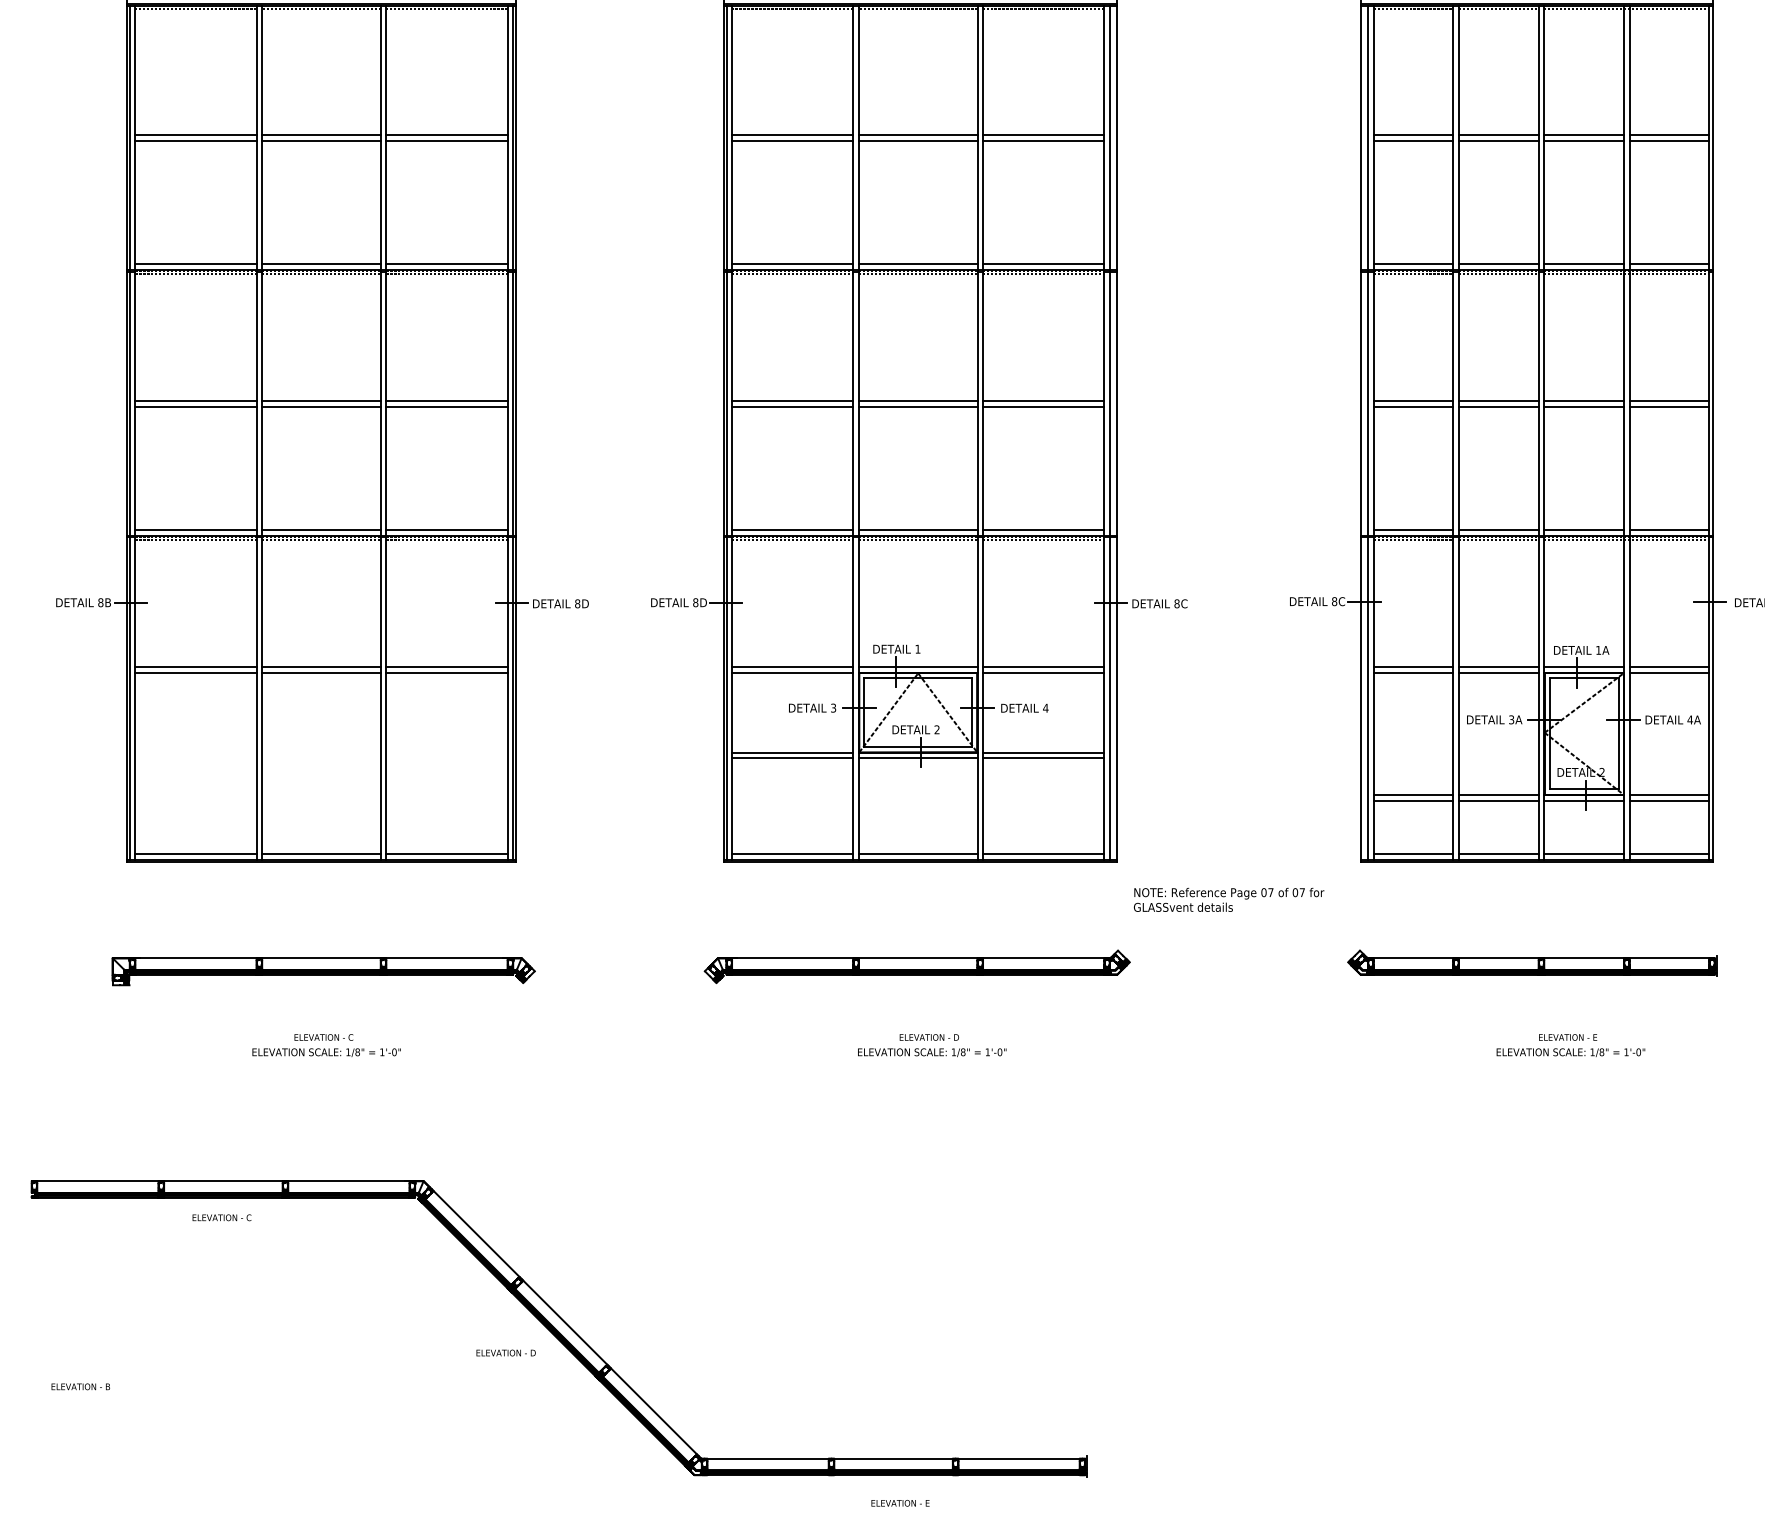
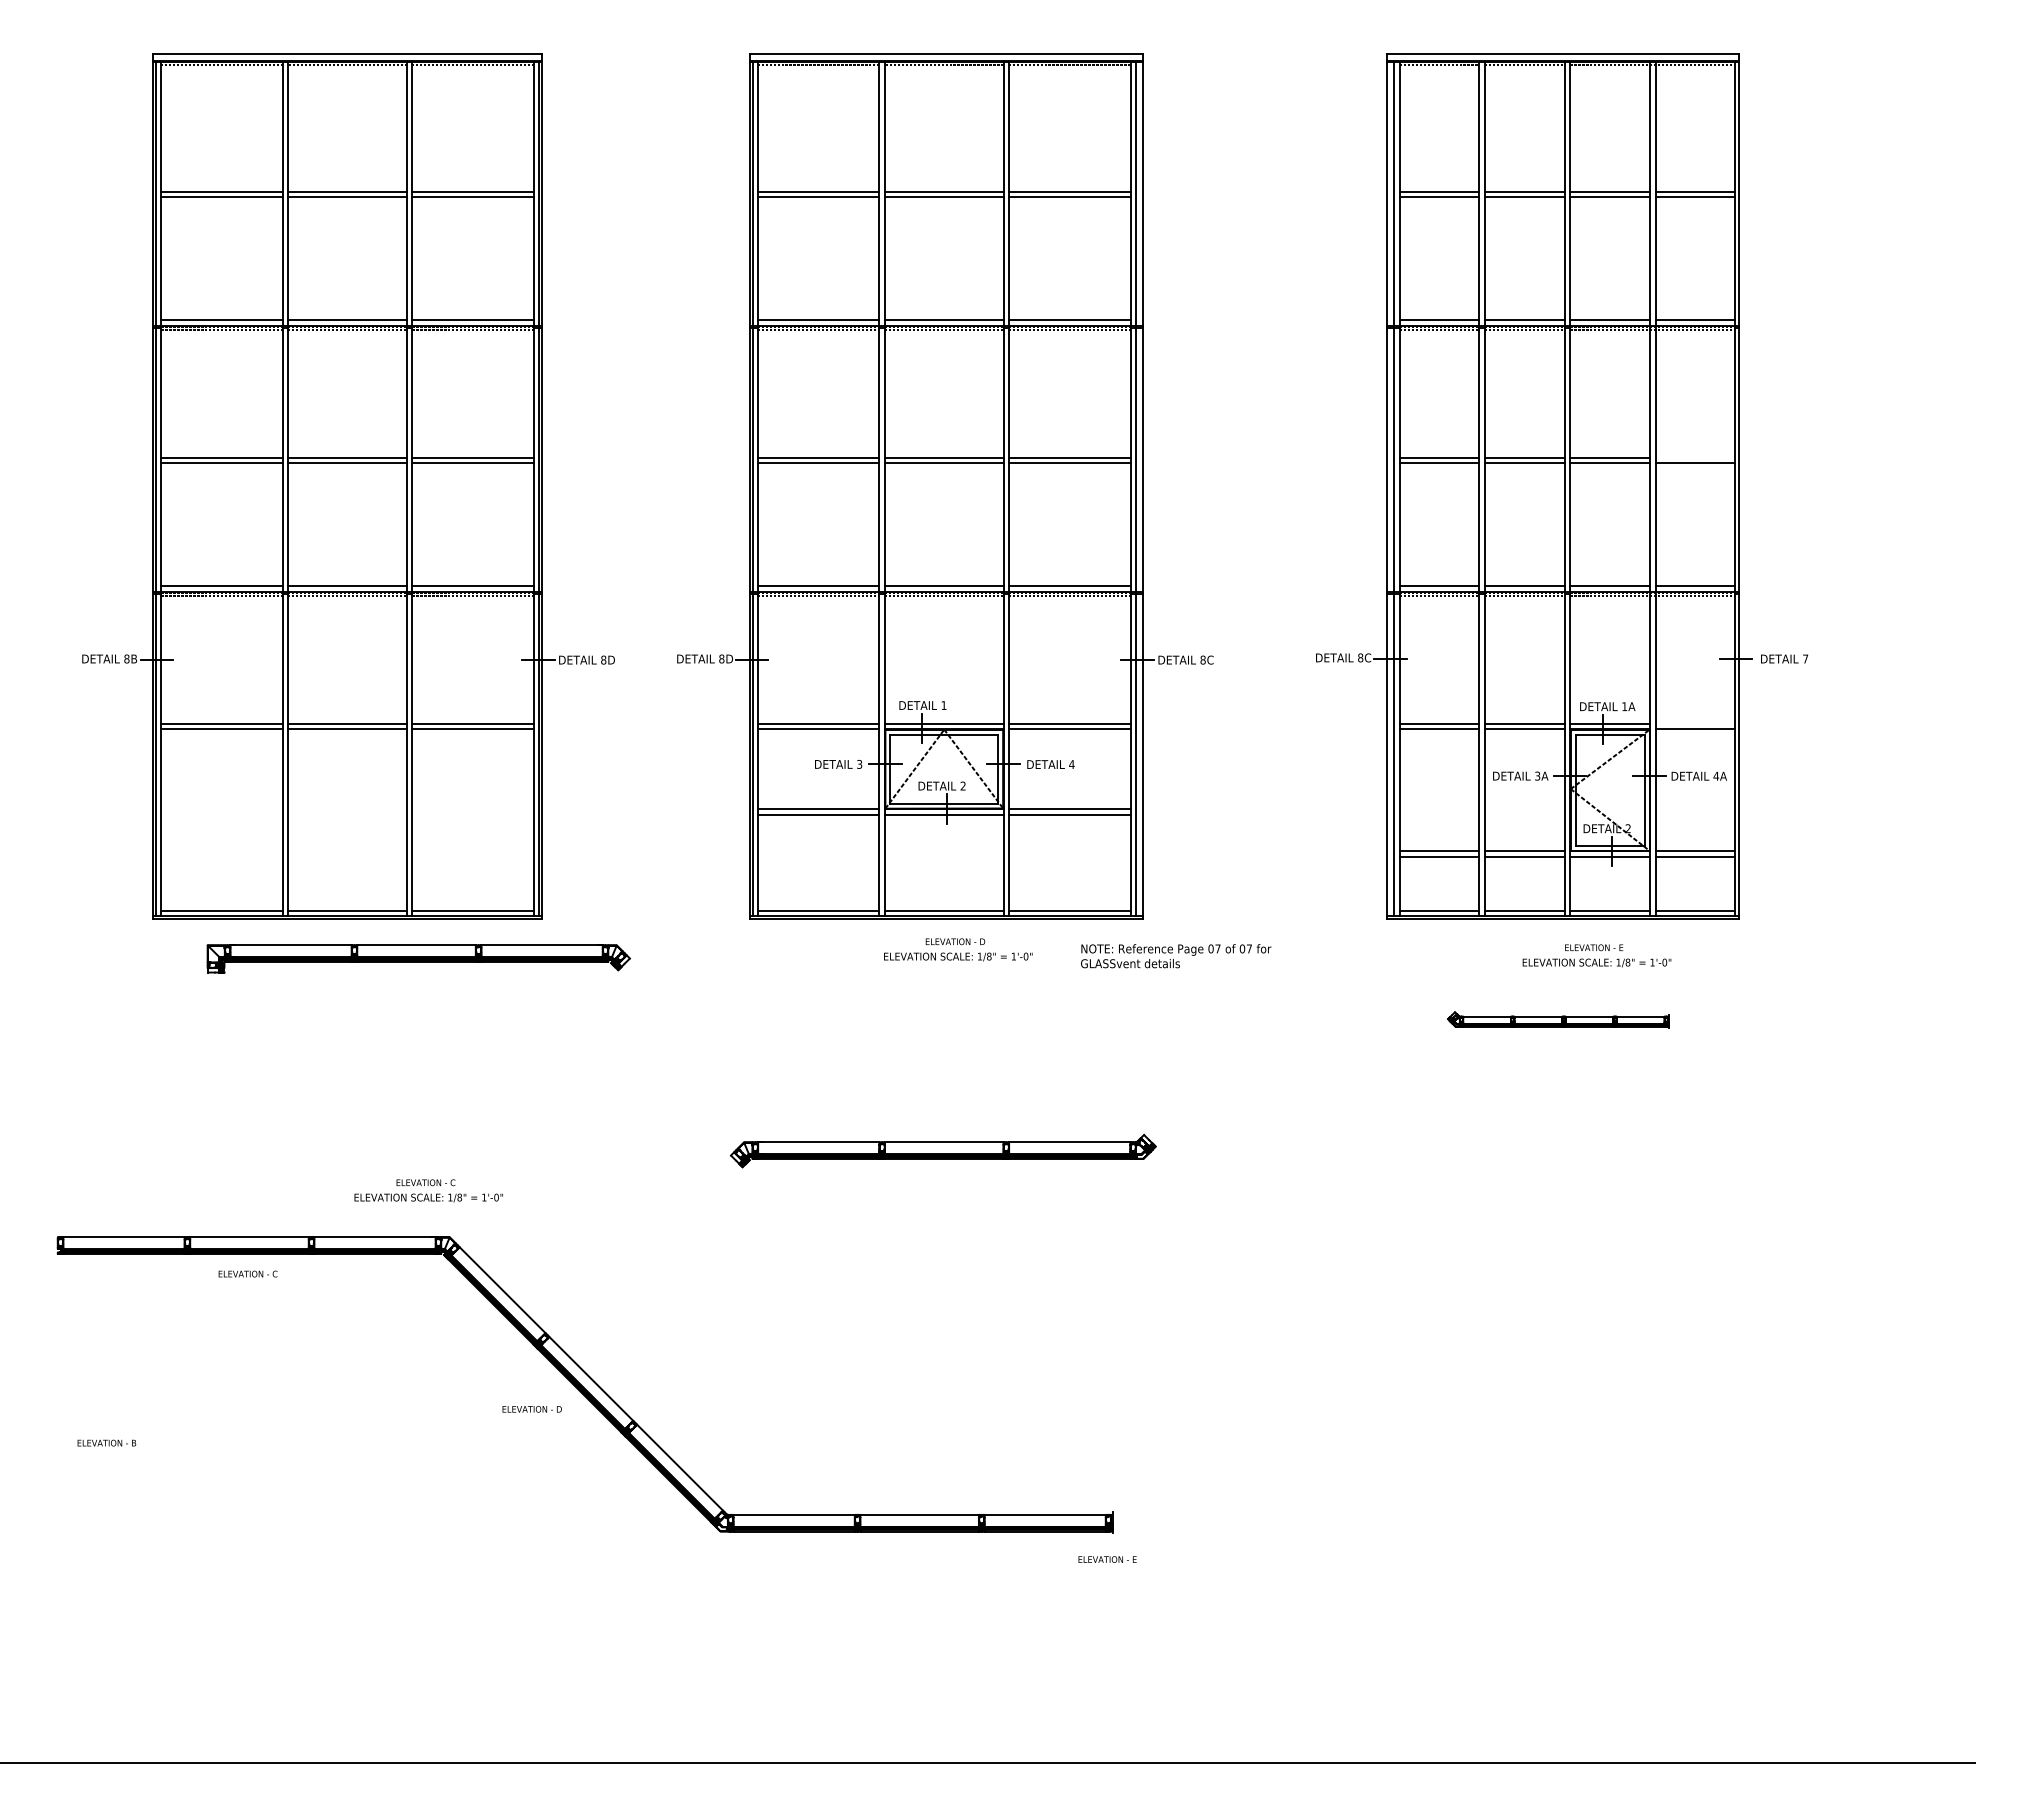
line: (1669, 401) -> (1695, 457), removed
line: (1669, 667) -> (1695, 723), removed
text: (1229, 900) -> (1176, 956), moved
part: (1532, 963) -> (1558, 1019), size x0.6
part: (916, 967) -> (942, 1151), moved
part: (323, 971) -> (418, 958), moved
text: (326, 1045) -> (428, 1190), moved
text: (932, 1045) -> (958, 949), moved
text: (1570, 1045) -> (1596, 955), moved
text: (900, 1503) -> (1107, 1559), moved

